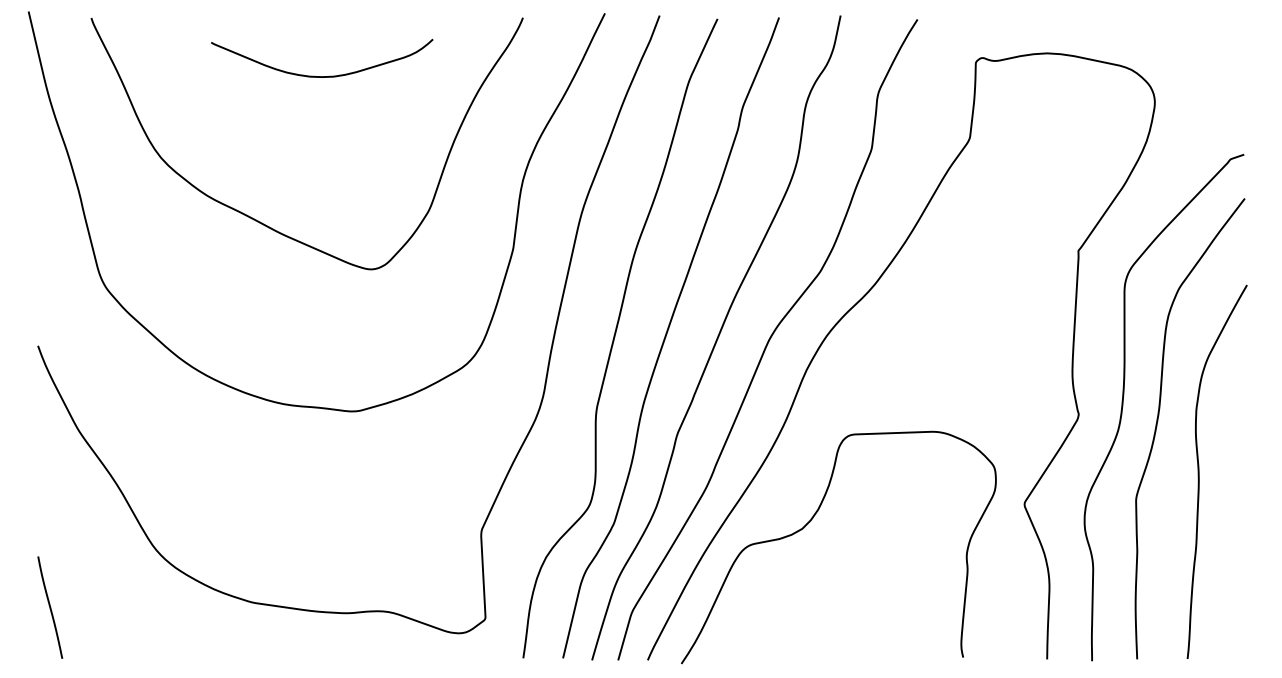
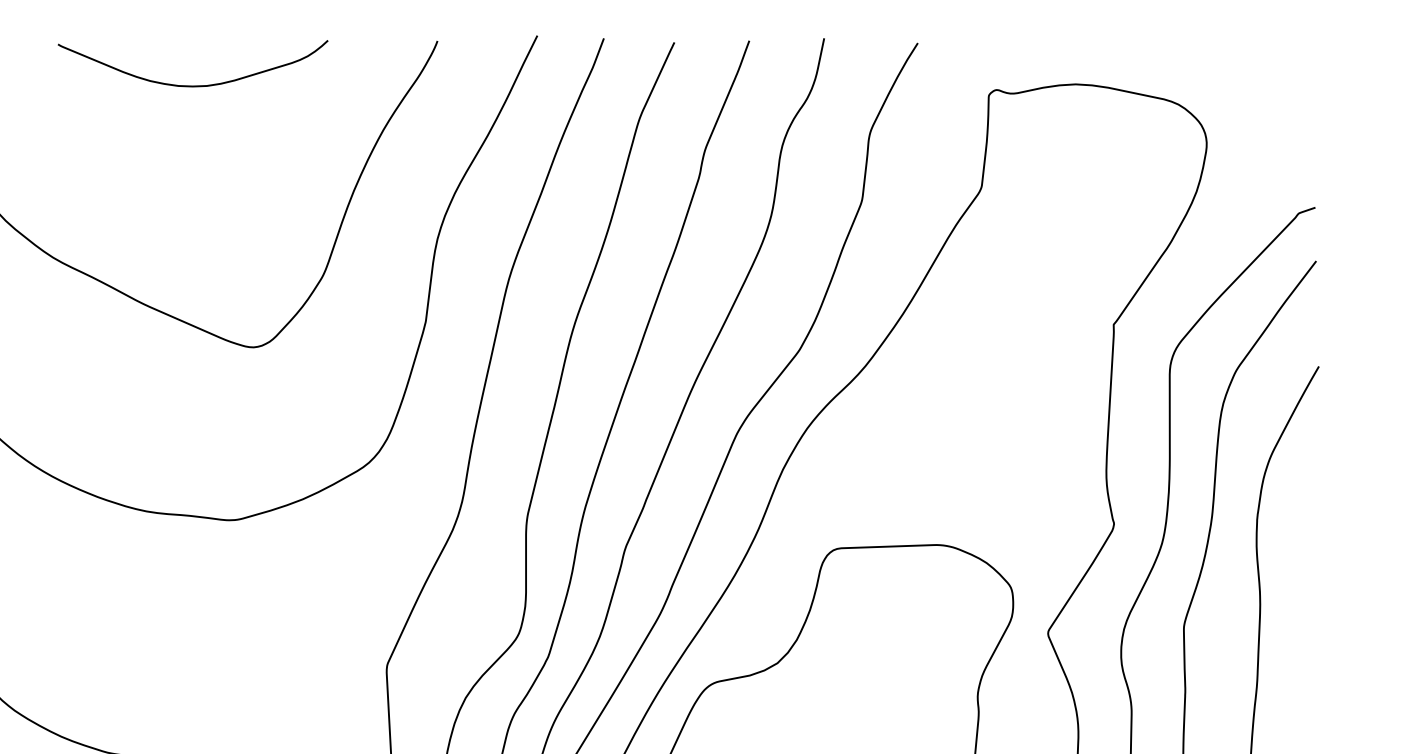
curve: (322, 76) -> (193, 85), moved

